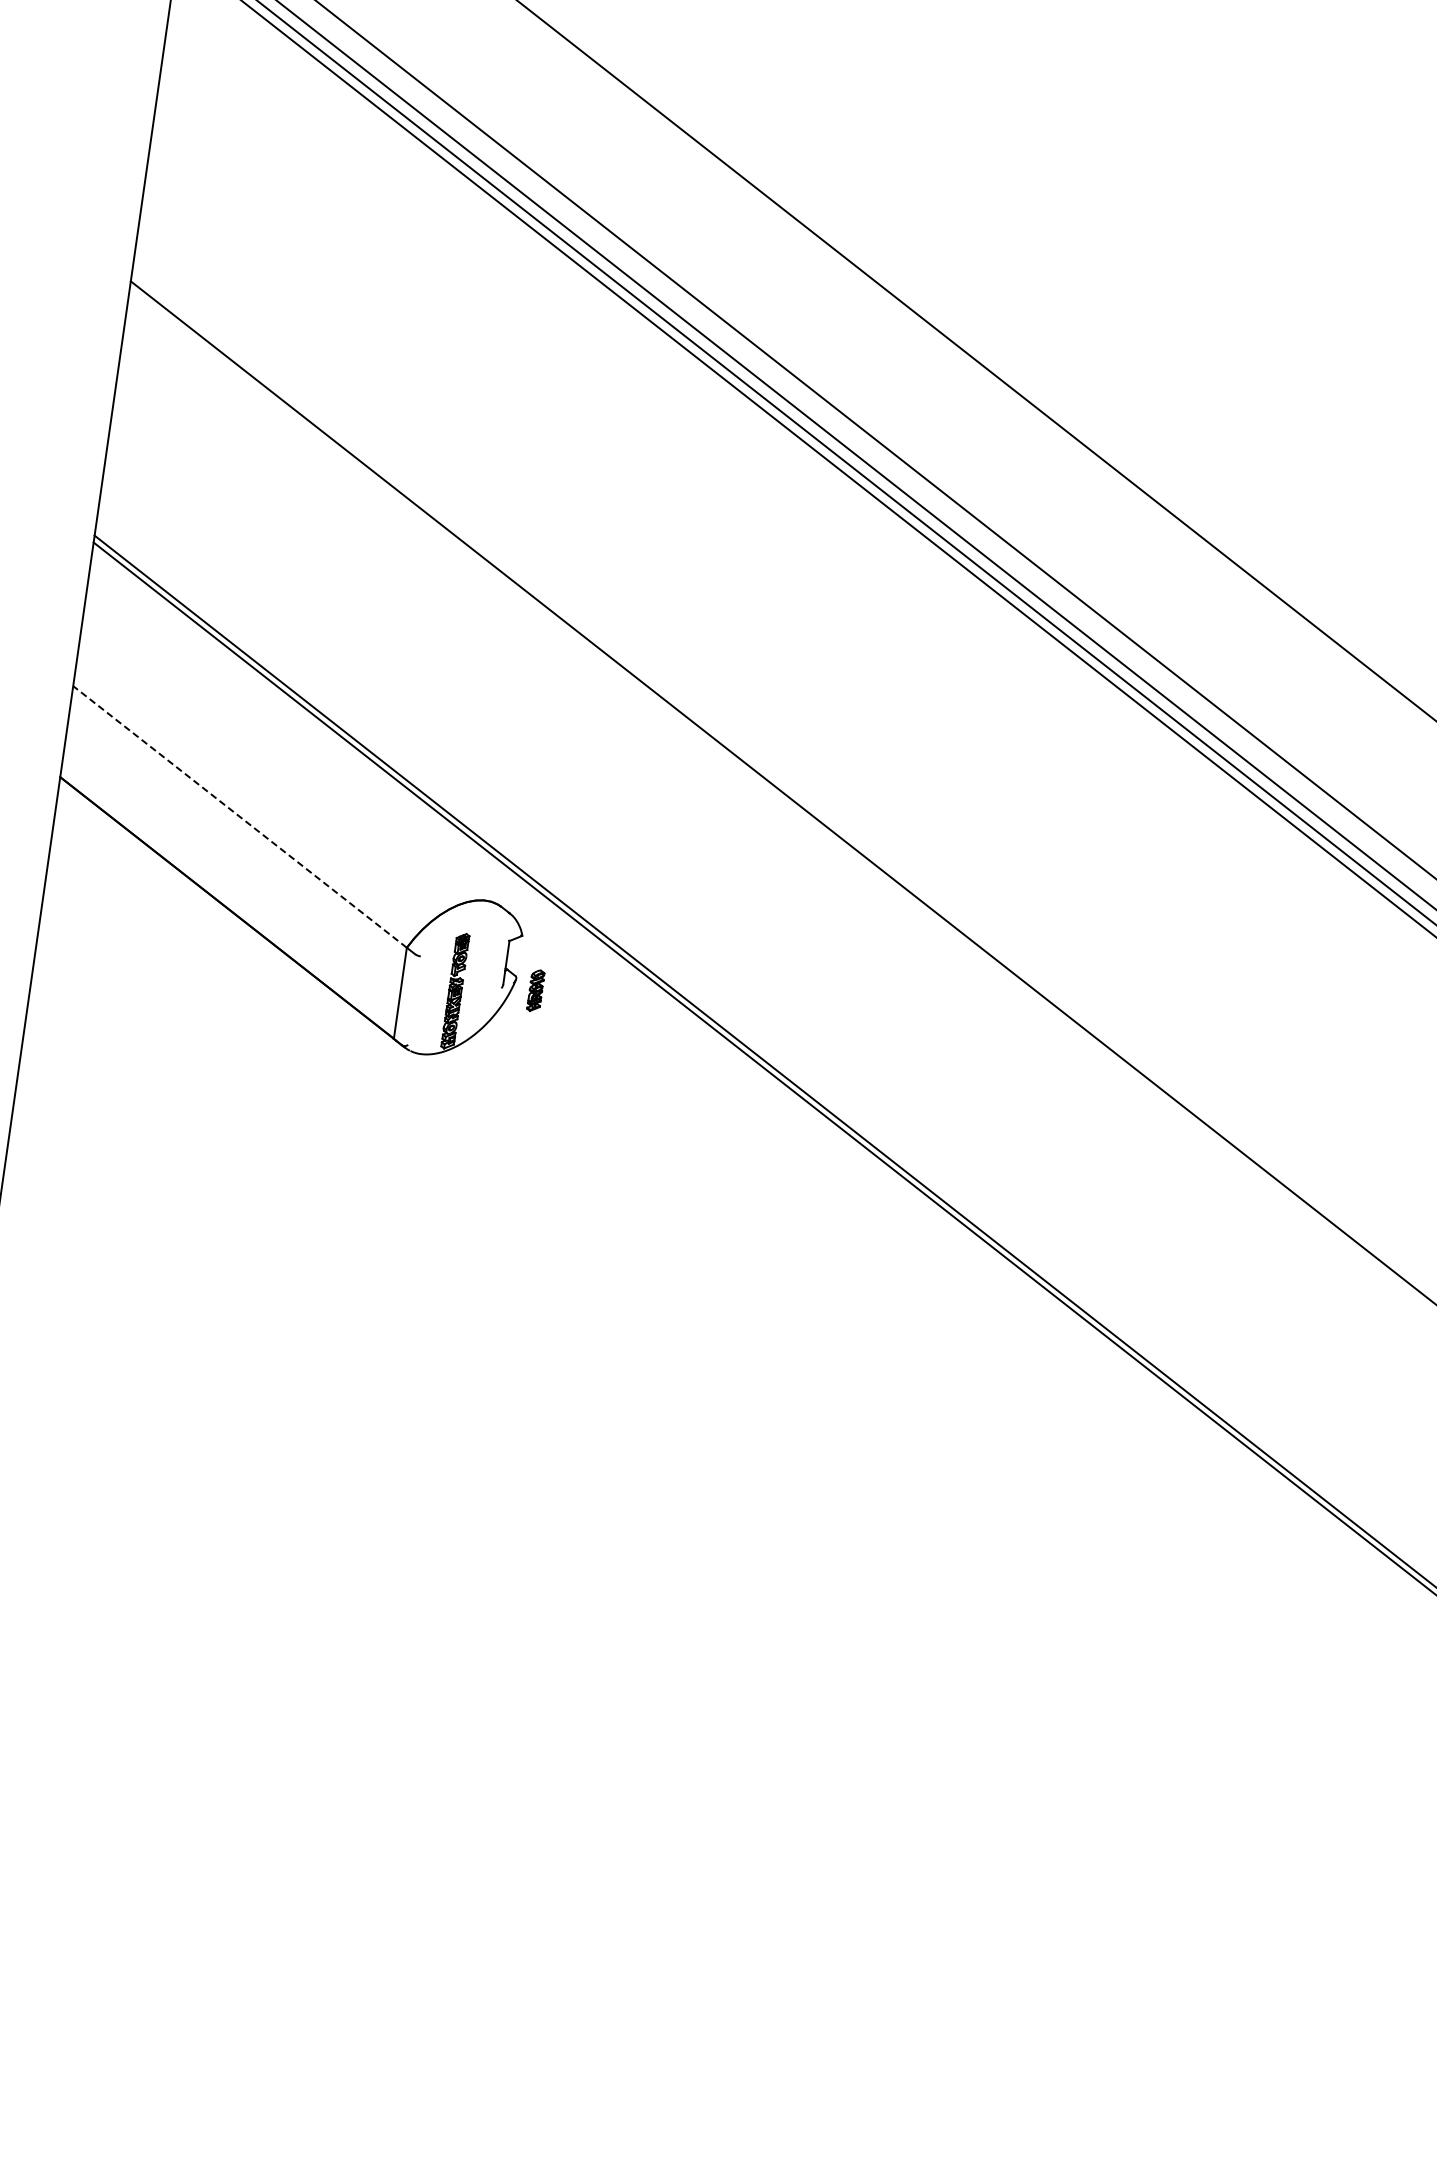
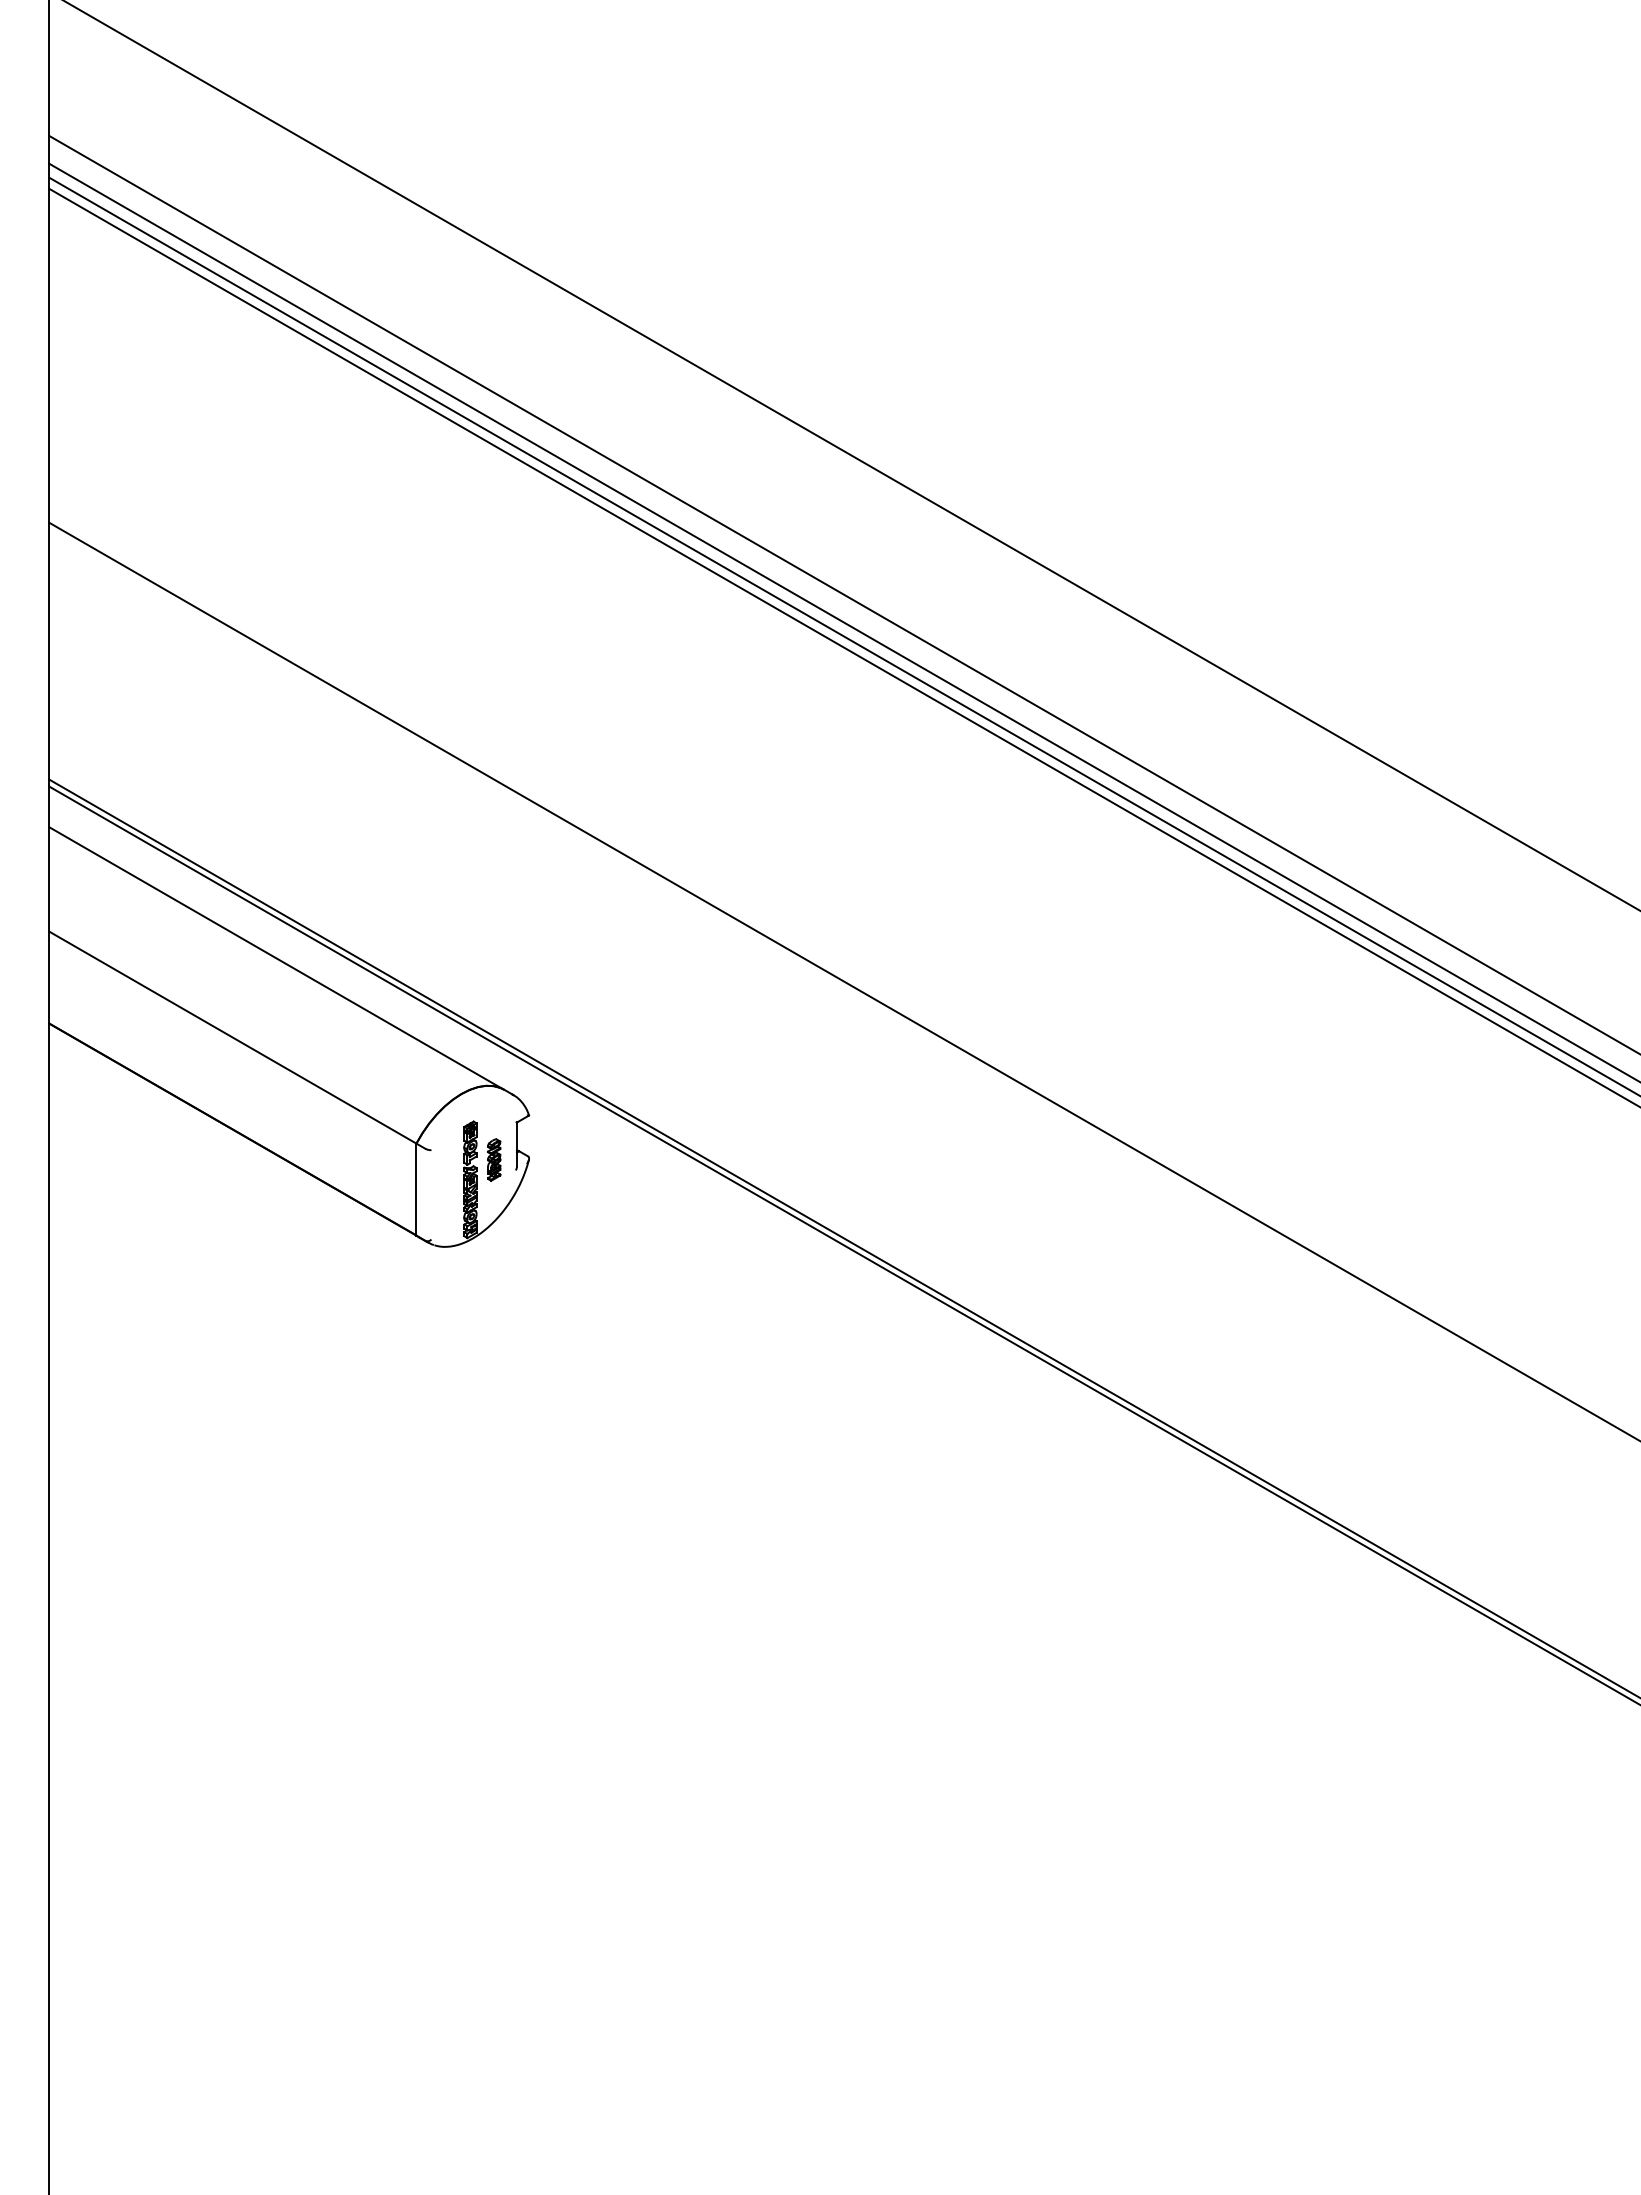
line: (293, 743) -> (275, 957), added
line: (239, 816) -> (232, 1037), dashed -> solid
part: (536, 990) -> (494, 1159), moved

